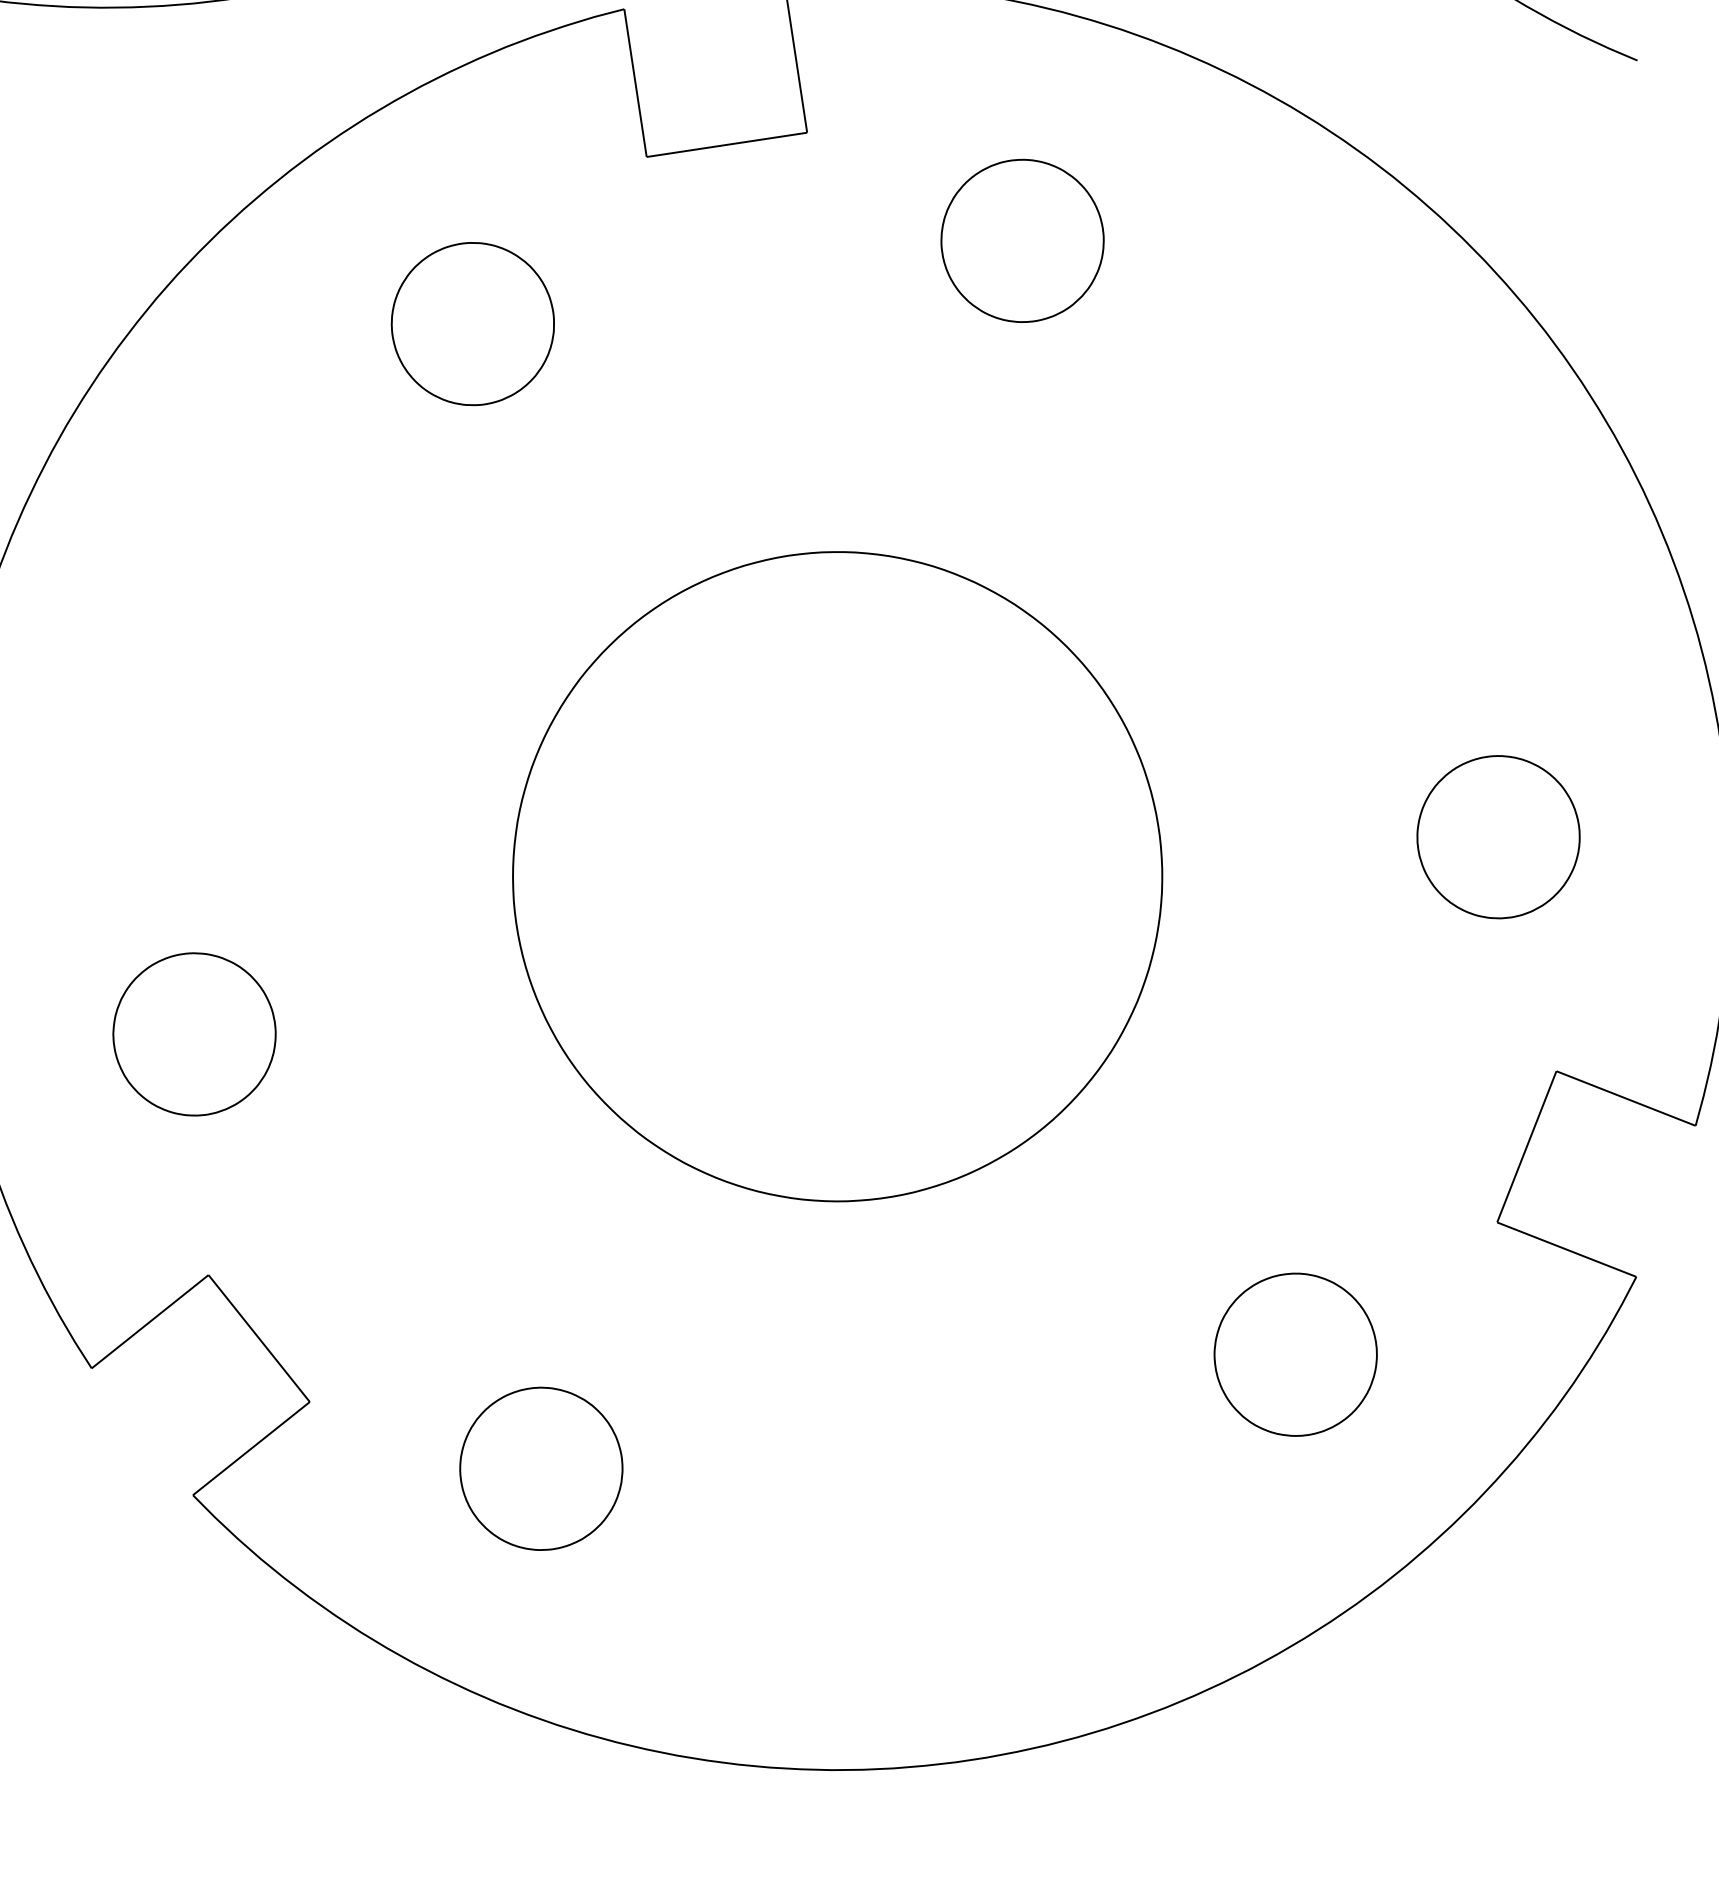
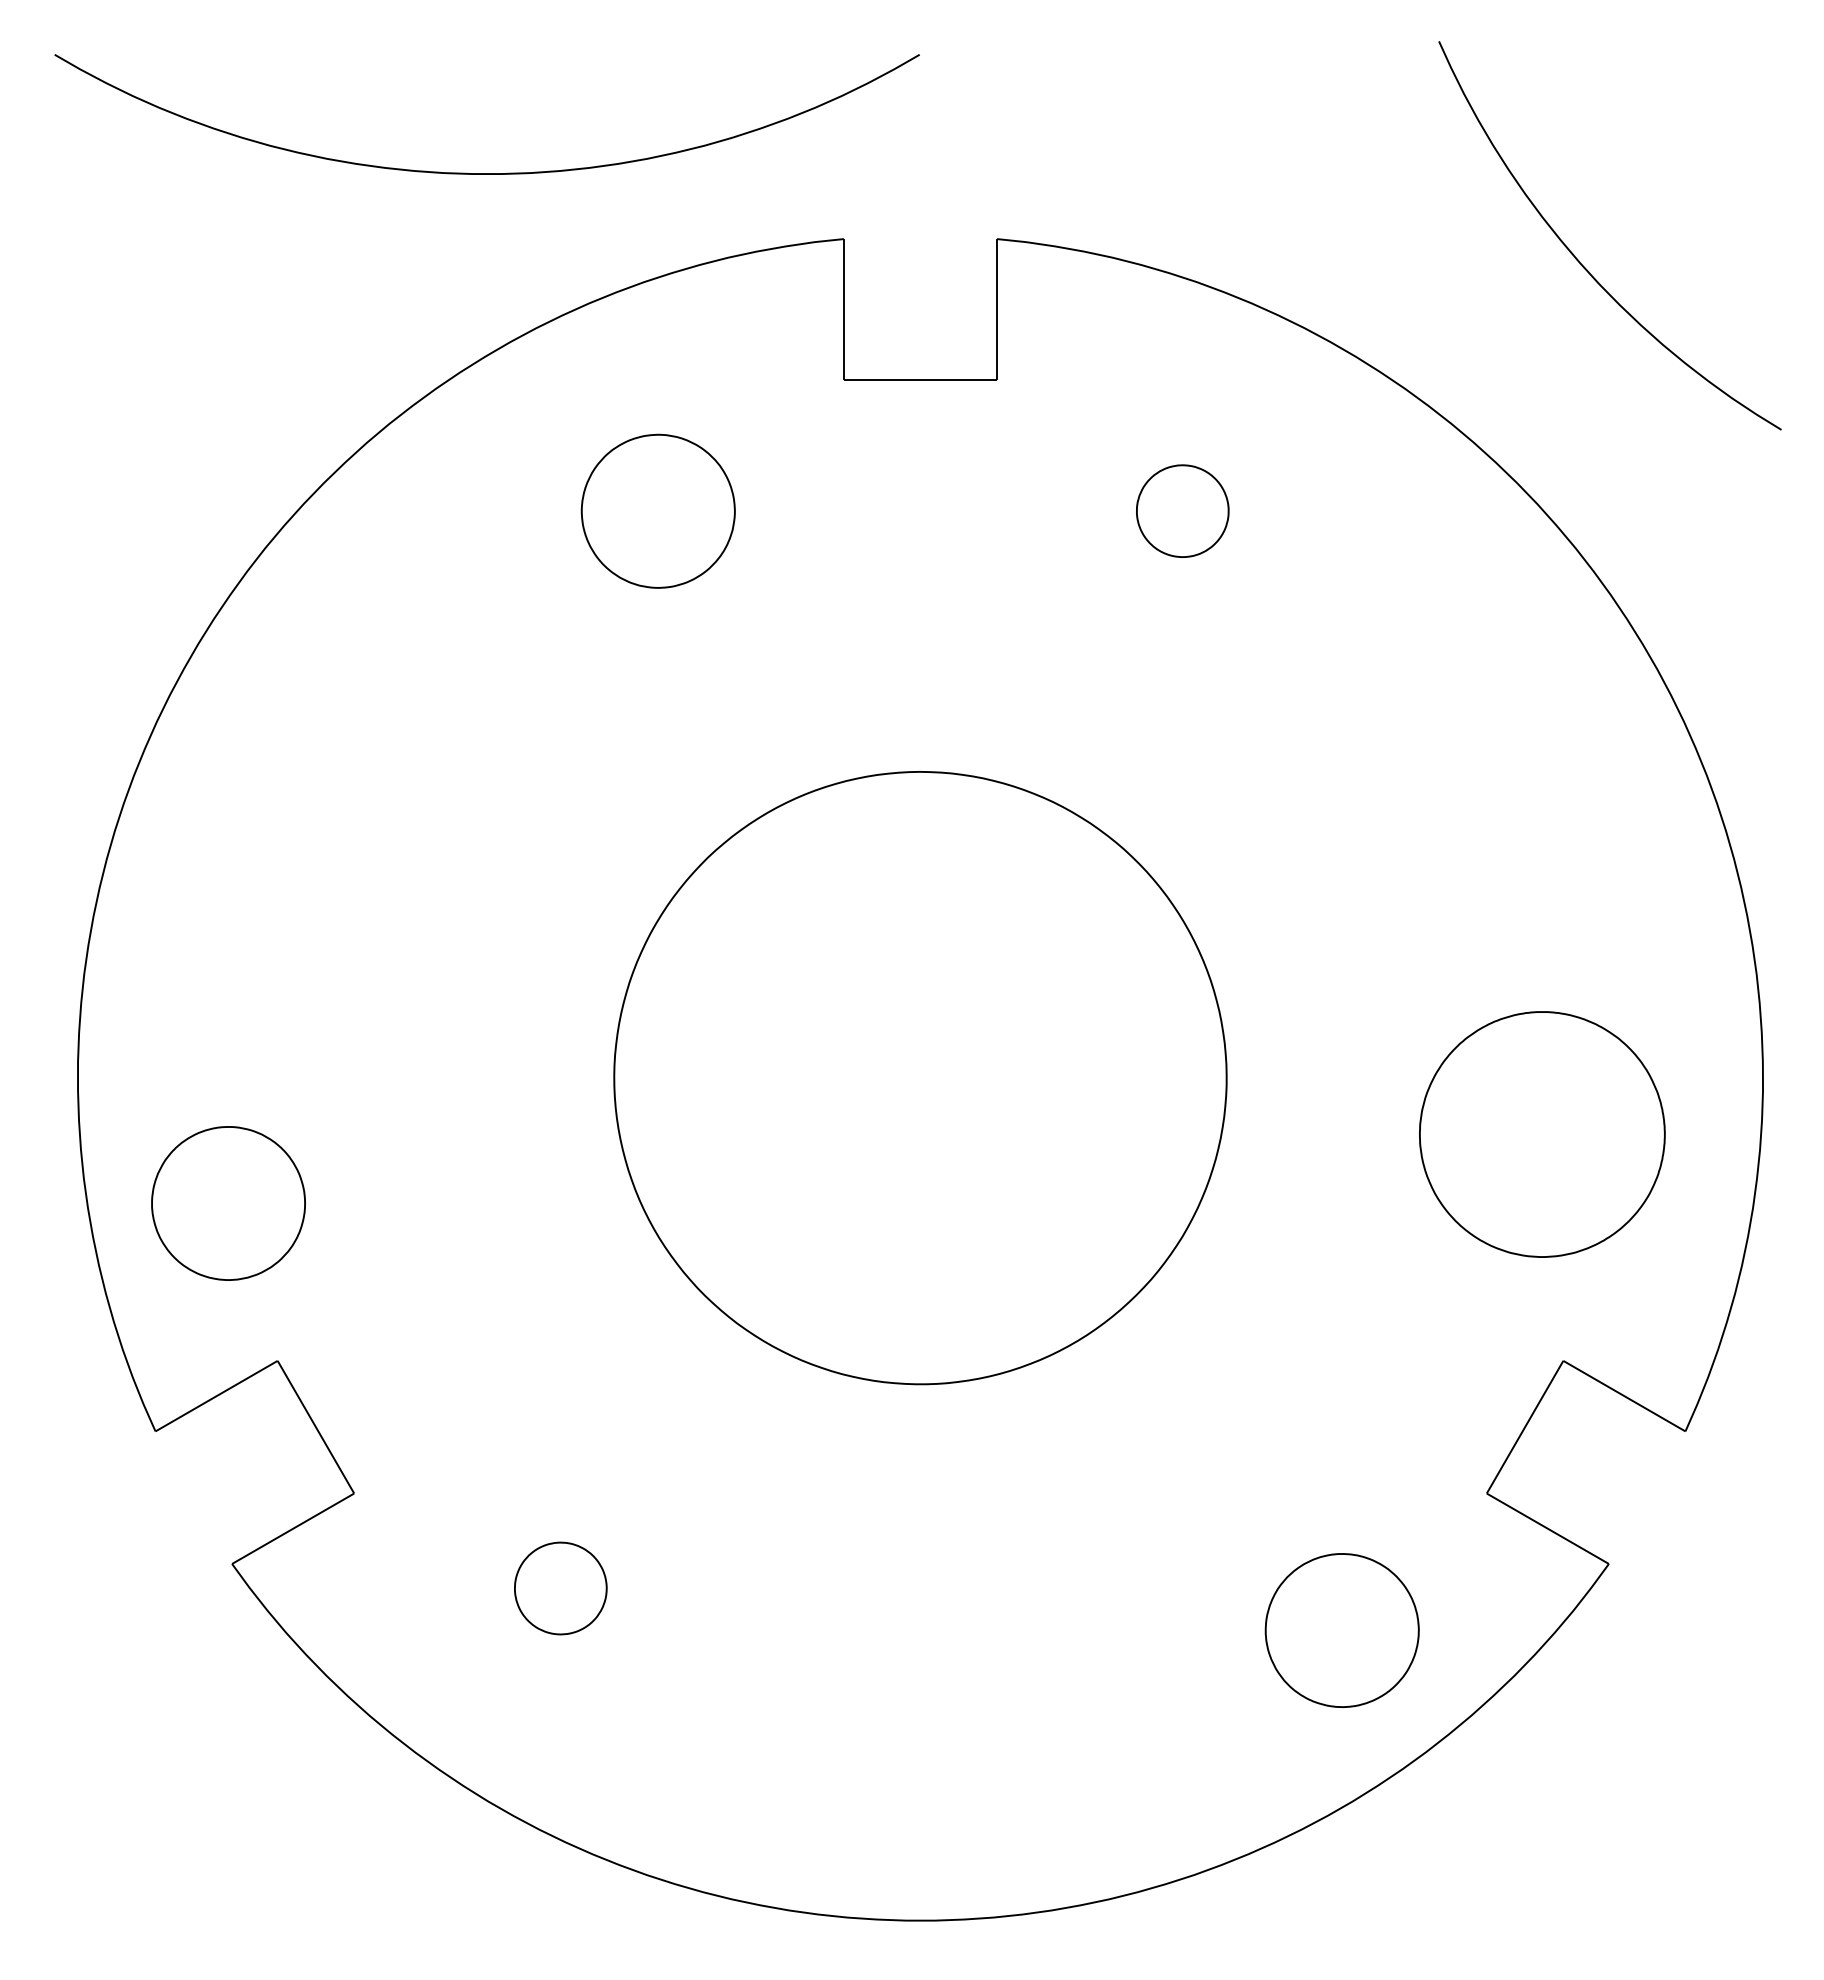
part: (1022, 240) -> (1182, 510), size x0.6
part: (1498, 837) -> (1542, 1134), size x1.6
part: (194, 1034) -> (228, 1203), moved
part: (1294, 1354) -> (1341, 1630), moved
part: (541, 1468) -> (560, 1588), size x0.6

